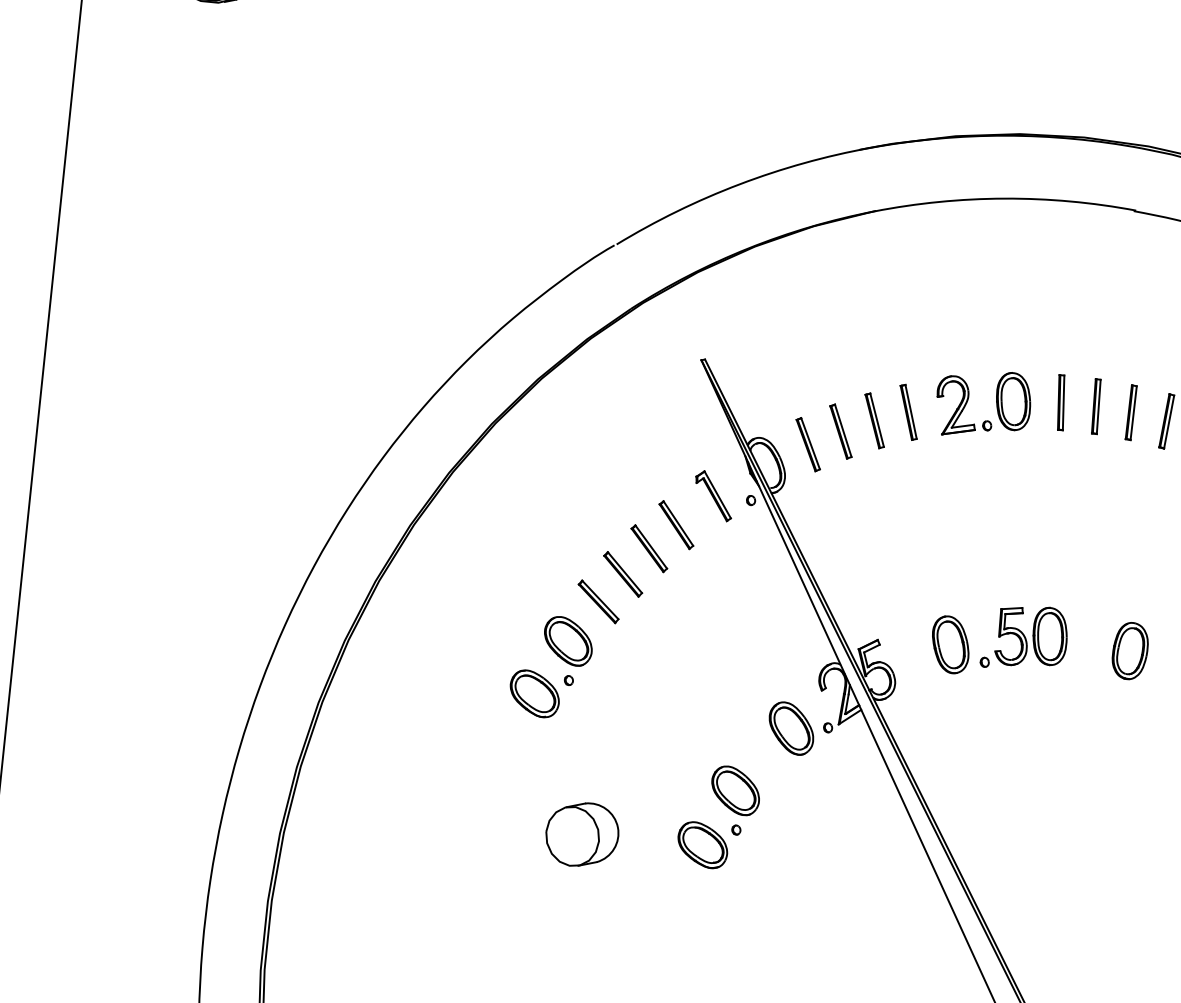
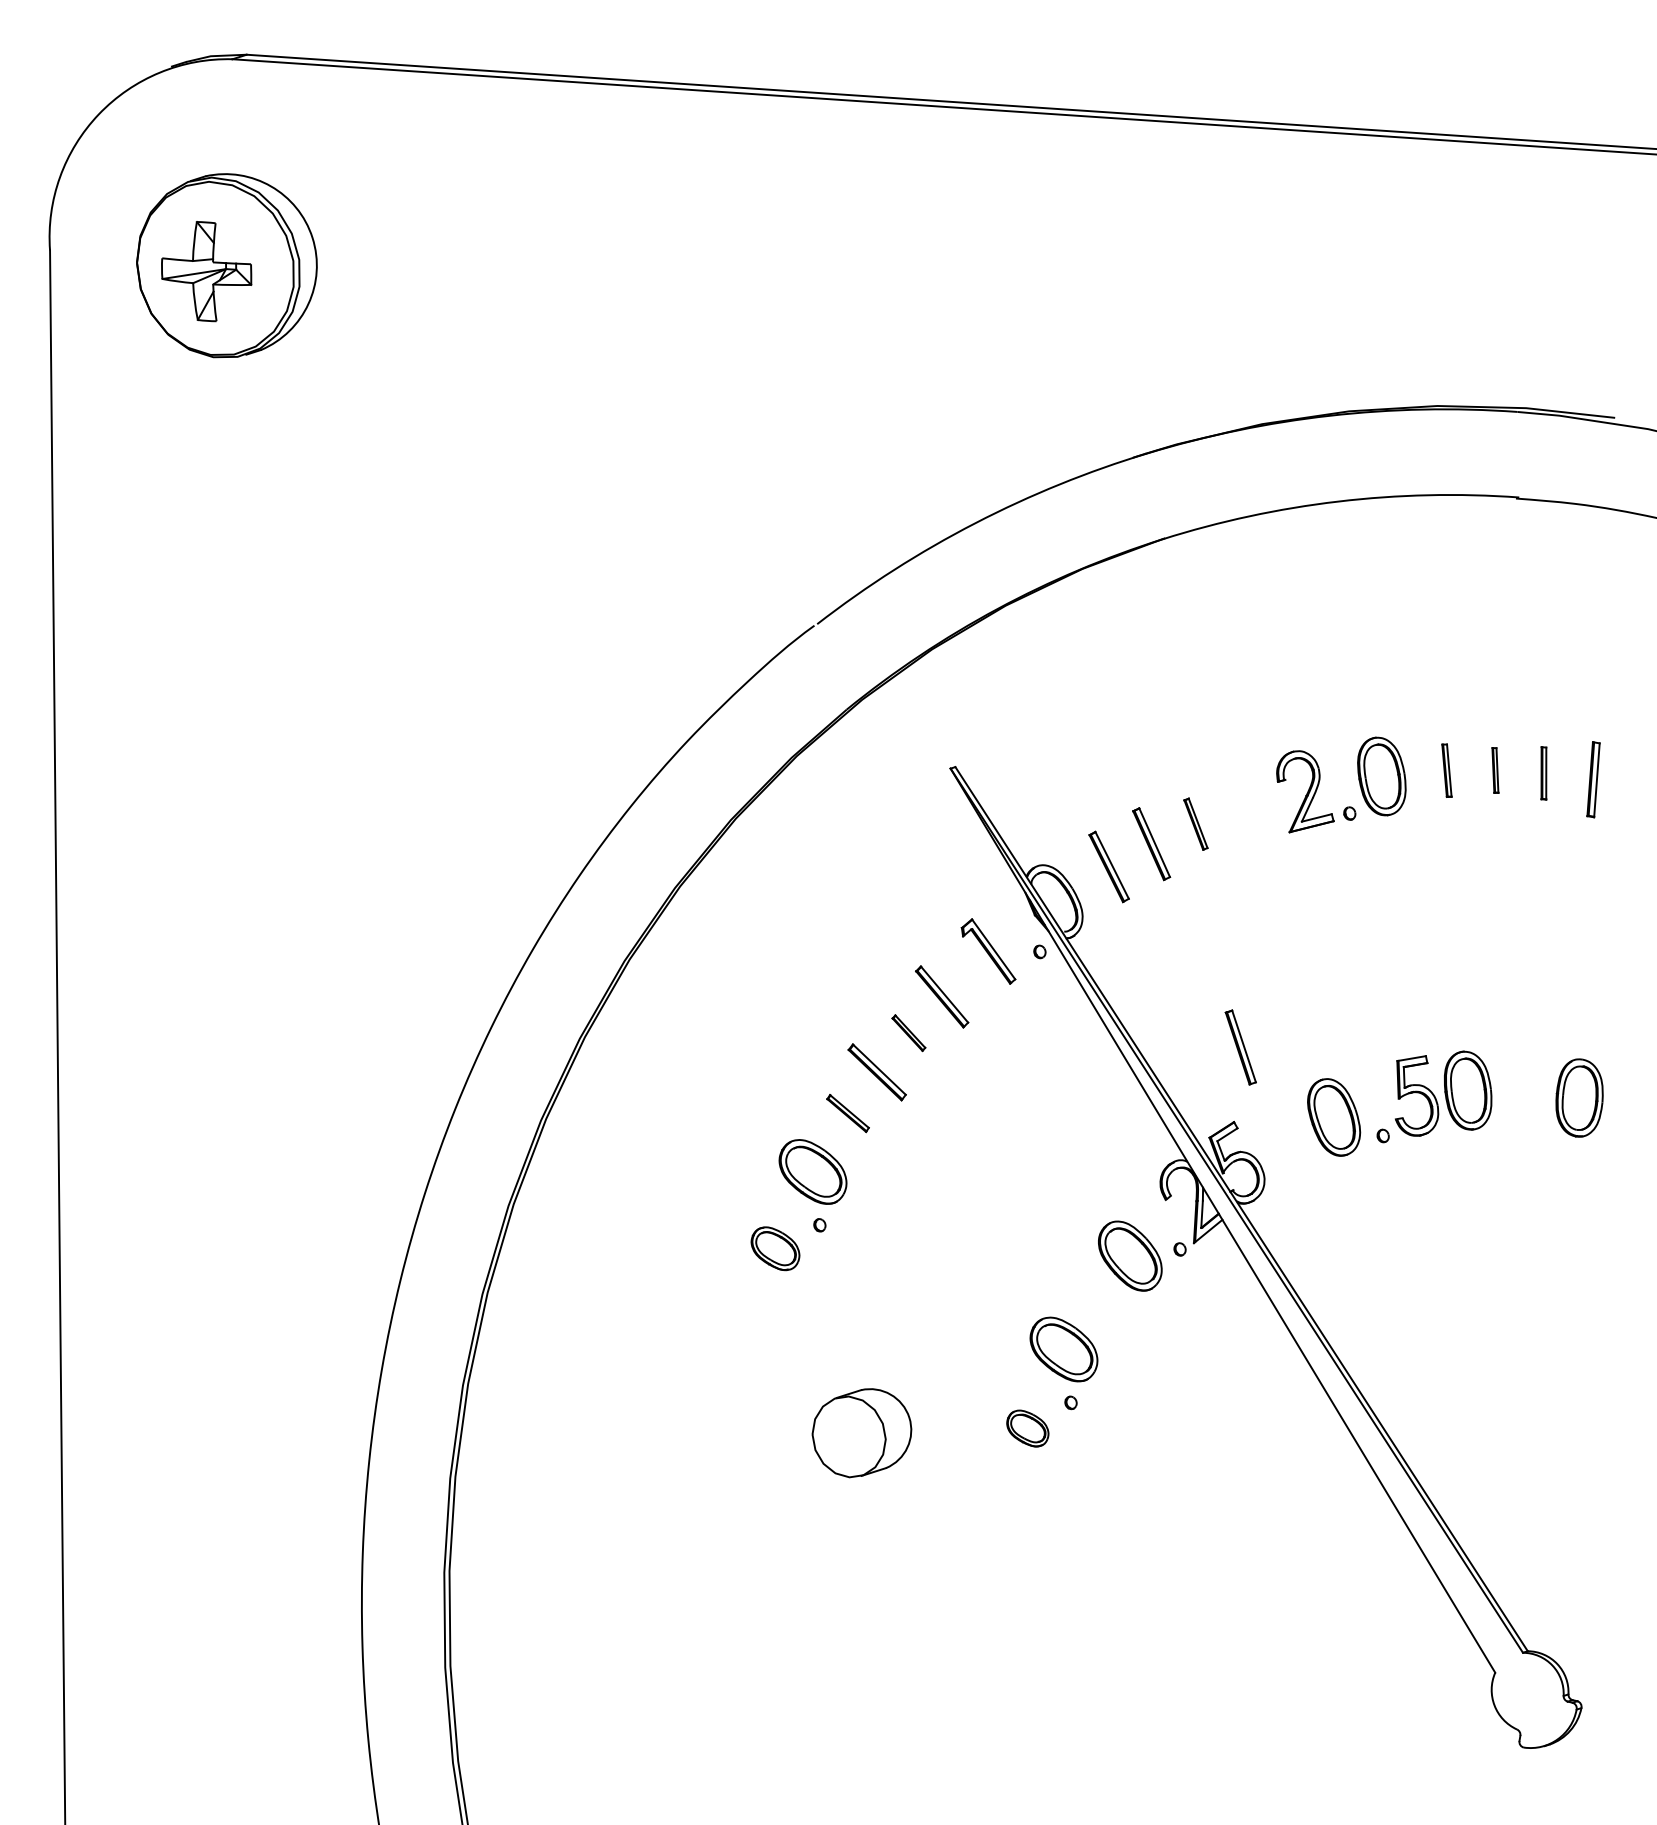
part: (1060, 402) -> (1446, 770), size x0.7
part: (1096, 406) -> (1495, 770), size x0.6
part: (908, 412) -> (1240, 1047), moved
part: (1130, 412) -> (1543, 773), size x0.7
part: (874, 420) -> (1195, 823), size x0.7
part: (649, 548) -> (908, 1032), size x0.6
part: (598, 601) -> (847, 1113), size x0.7
part: (534, 693) -> (775, 1248), size x0.7
part: (702, 845) -> (1027, 1428), size x0.6

